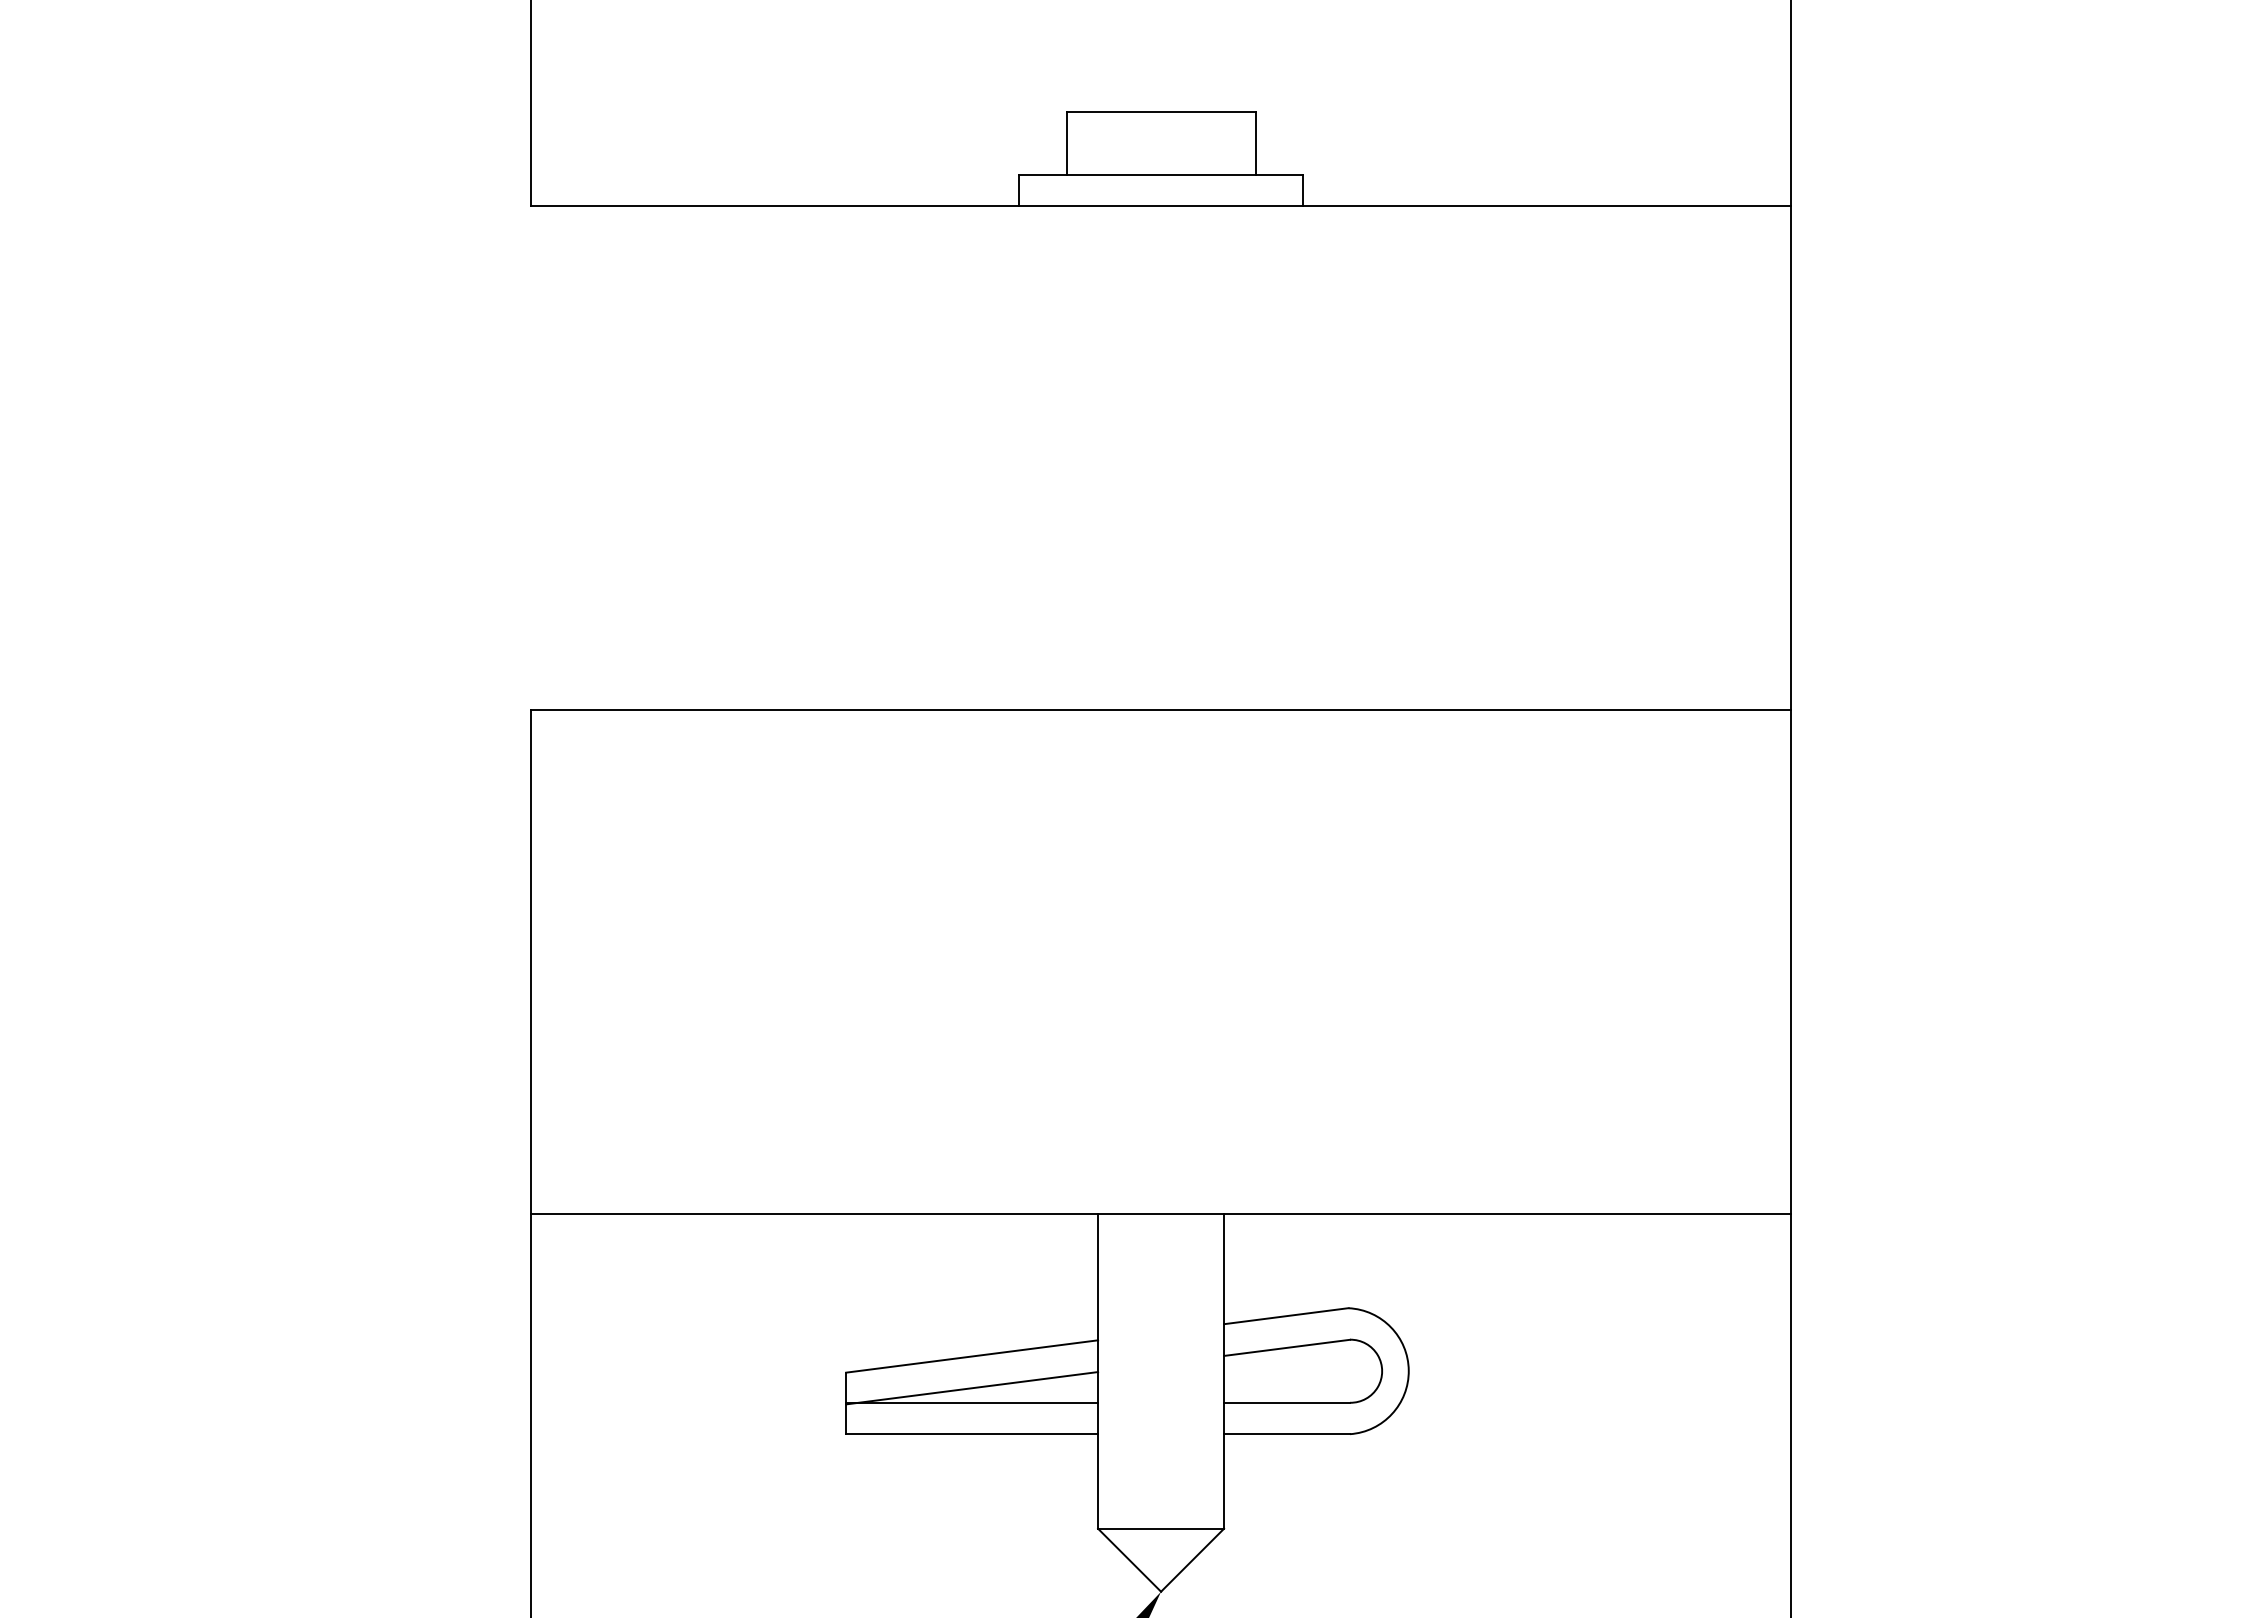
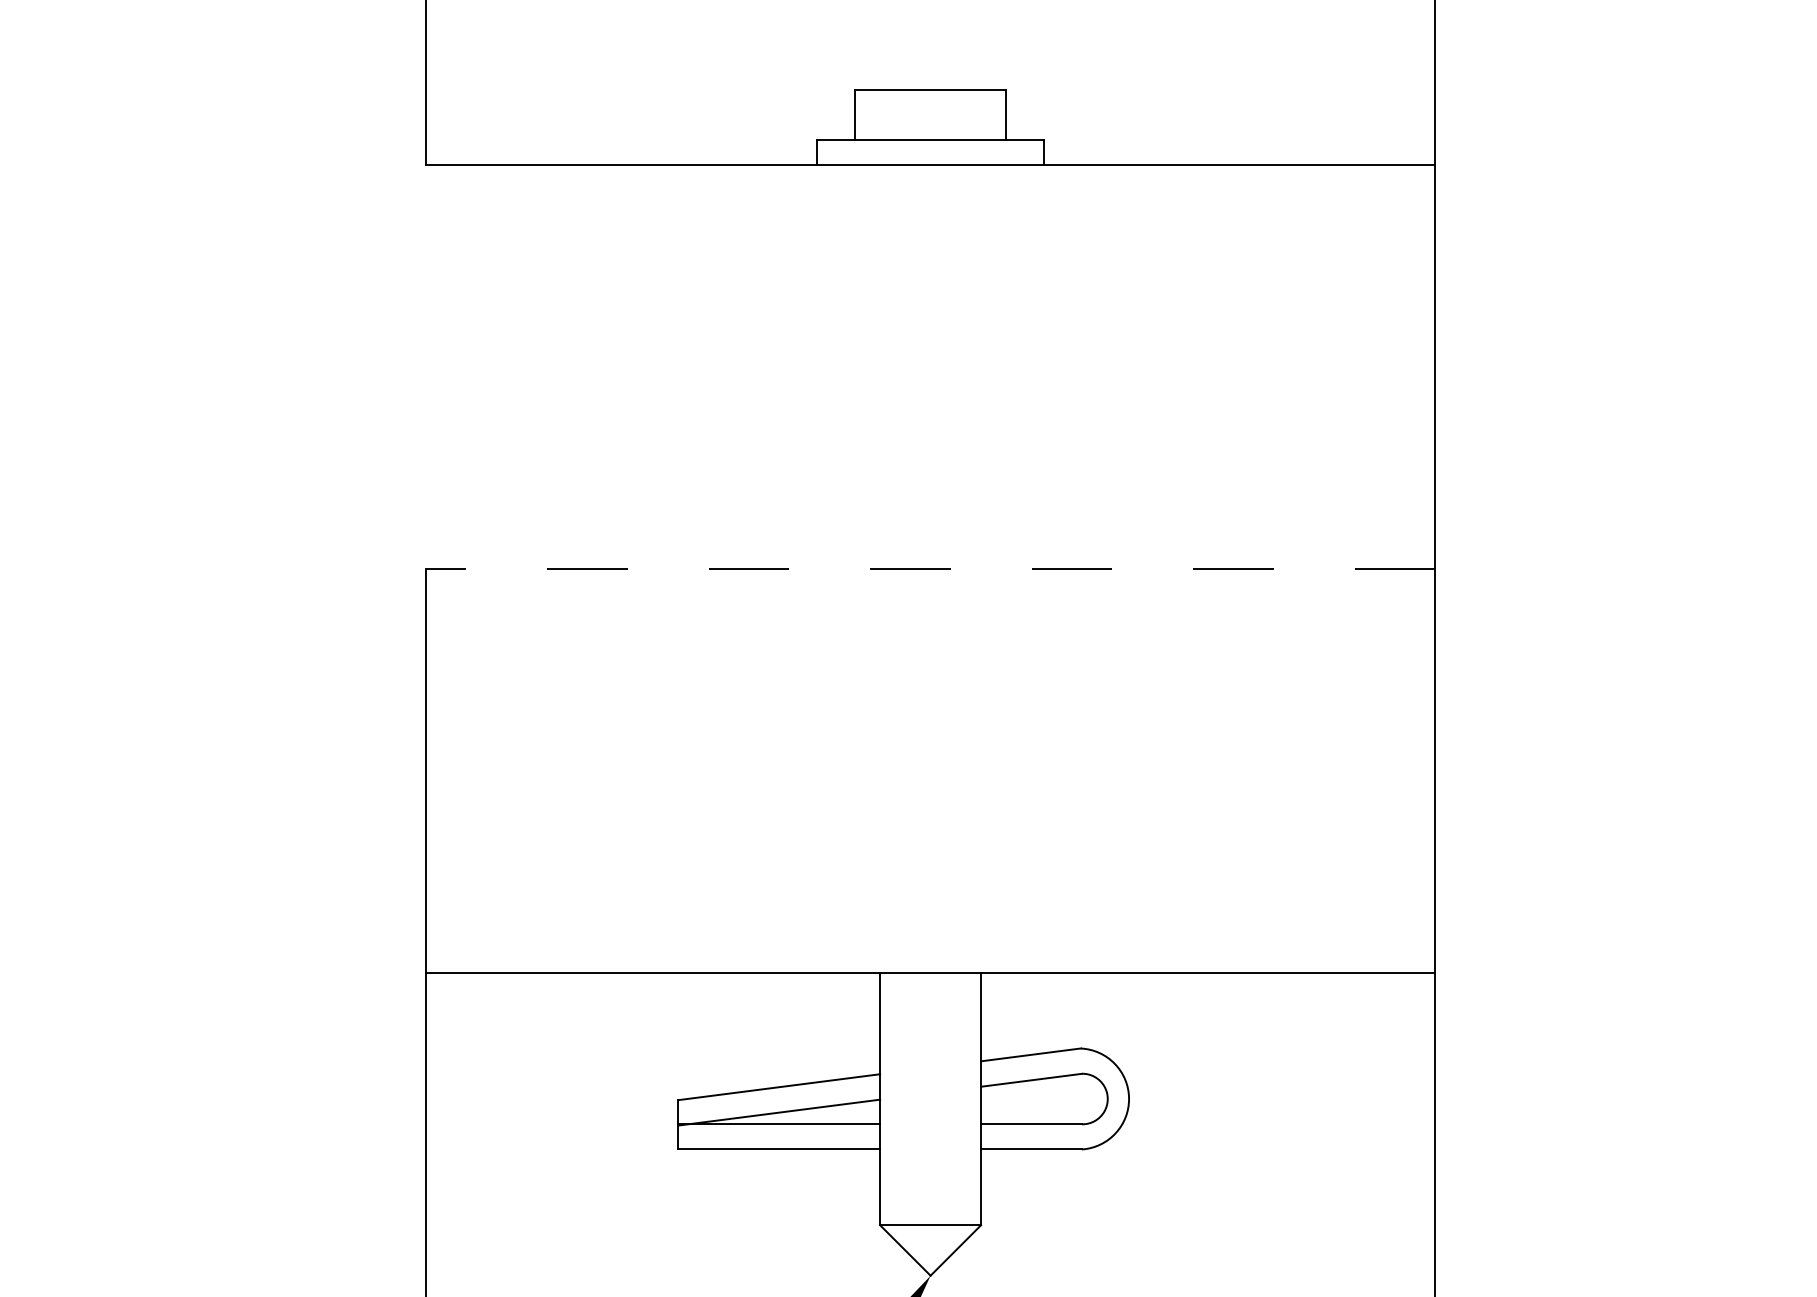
line: (1161, 710) -> (930, 569), solid -> dashed

